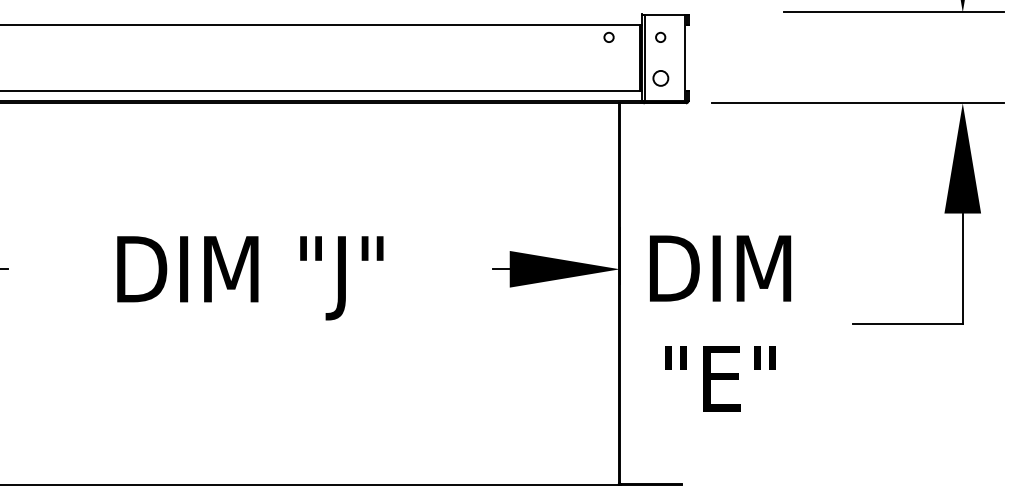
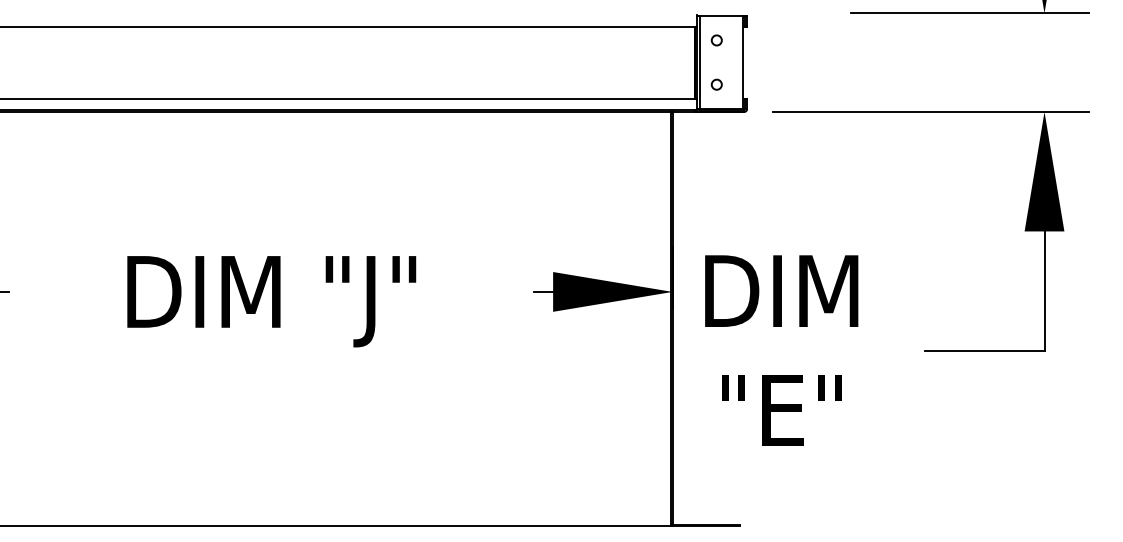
circle: (608, 37) -> (660, 40), removed
circle: (660, 78) -> (716, 84), size x0.62

